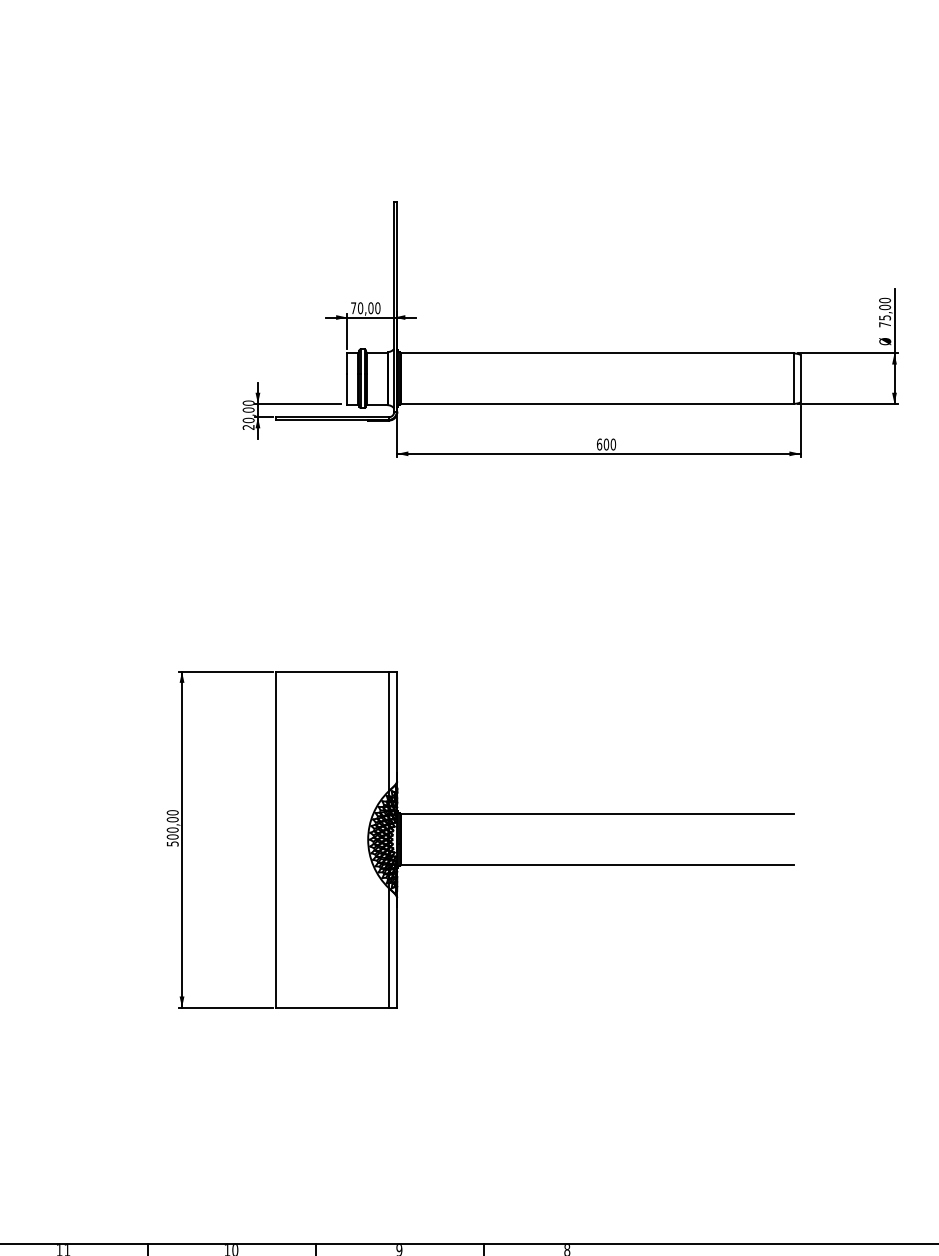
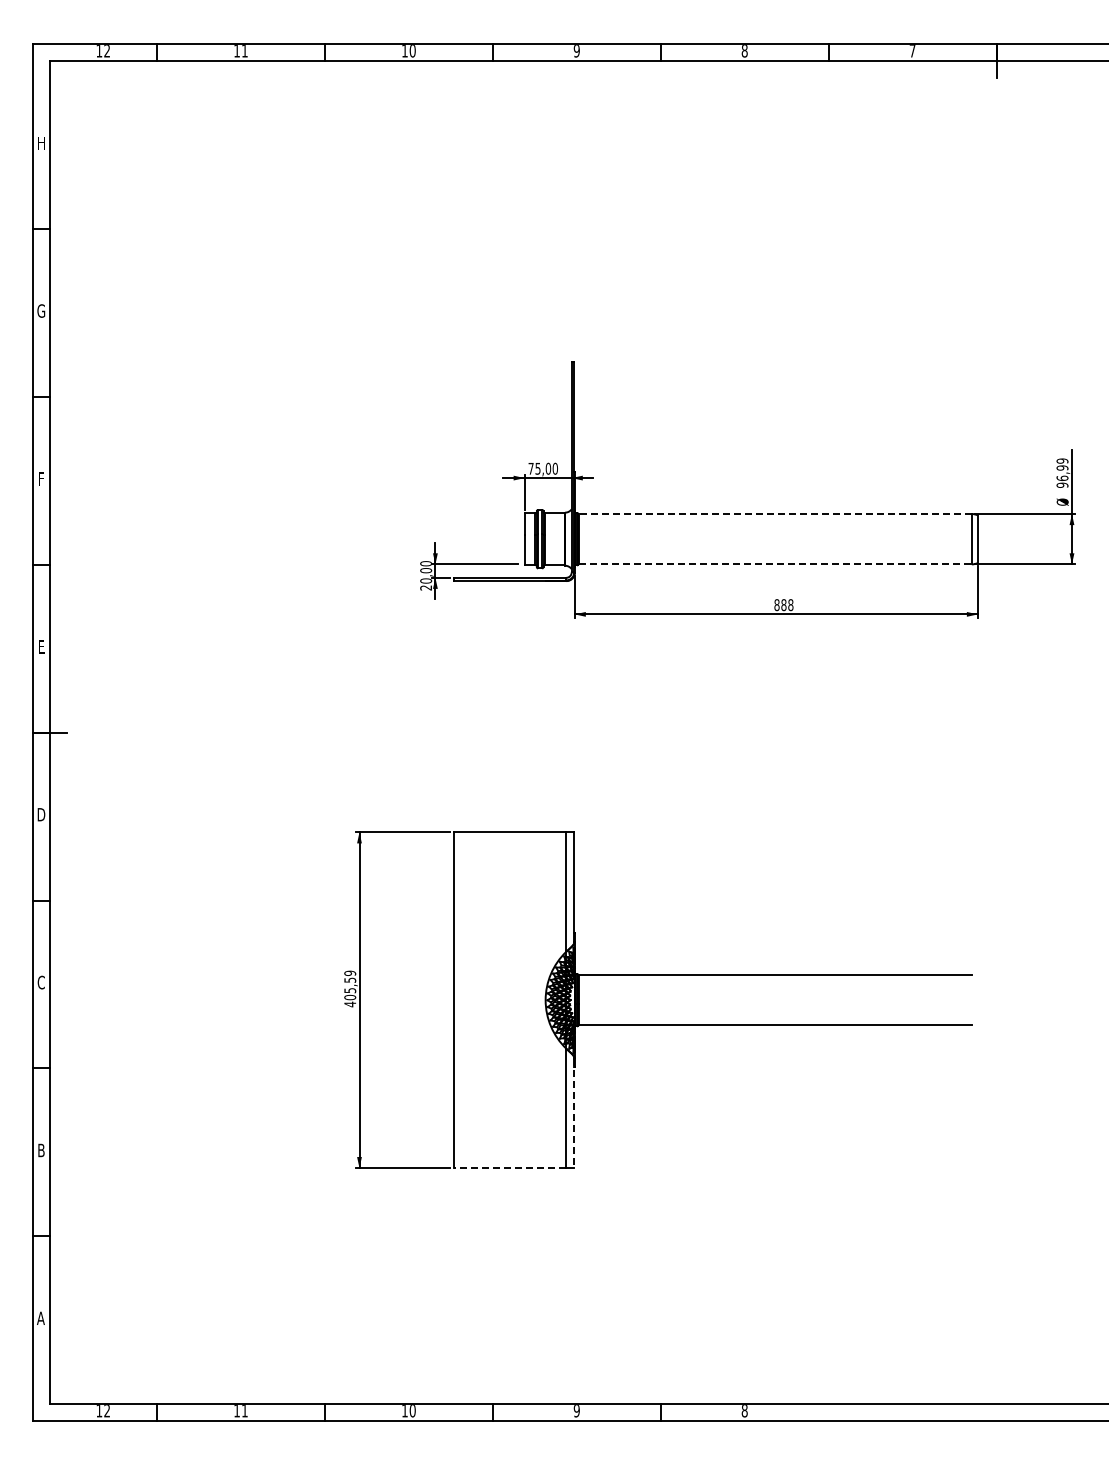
text: (360, 307) -> (537, 468), 70,00 -> 75,00
text: (885, 311) -> (1062, 472), 75,00 -> 96,99
line: (598, 353) -> (775, 514), solid -> dashed
line: (598, 403) -> (775, 564), solid -> dashed
text: (606, 443) -> (783, 604), 600 -> 888
text: (173, 827) -> (350, 988), 500,00 -> 405,59
line: (397, 952) -> (574, 1113), solid -> dashed
line: (332, 1007) -> (509, 1168), solid -> dashed

